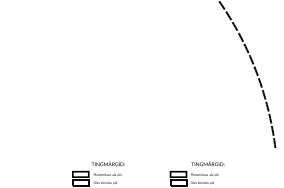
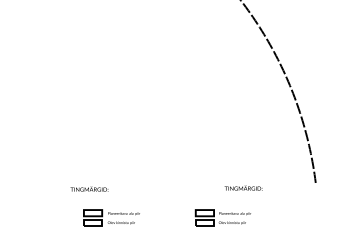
text: (108, 163) -> (89, 188), moved
text: (207, 163) -> (243, 187), moved

